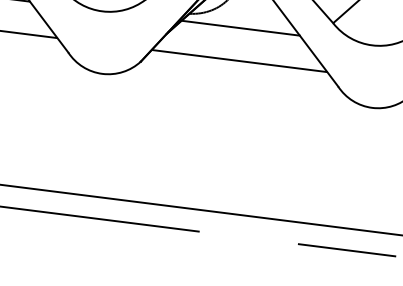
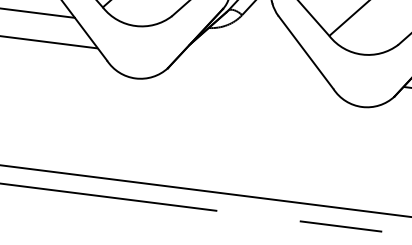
line: (240, 27) -> (251, 39), removed
line: (239, 60) -> (250, 67), removed

